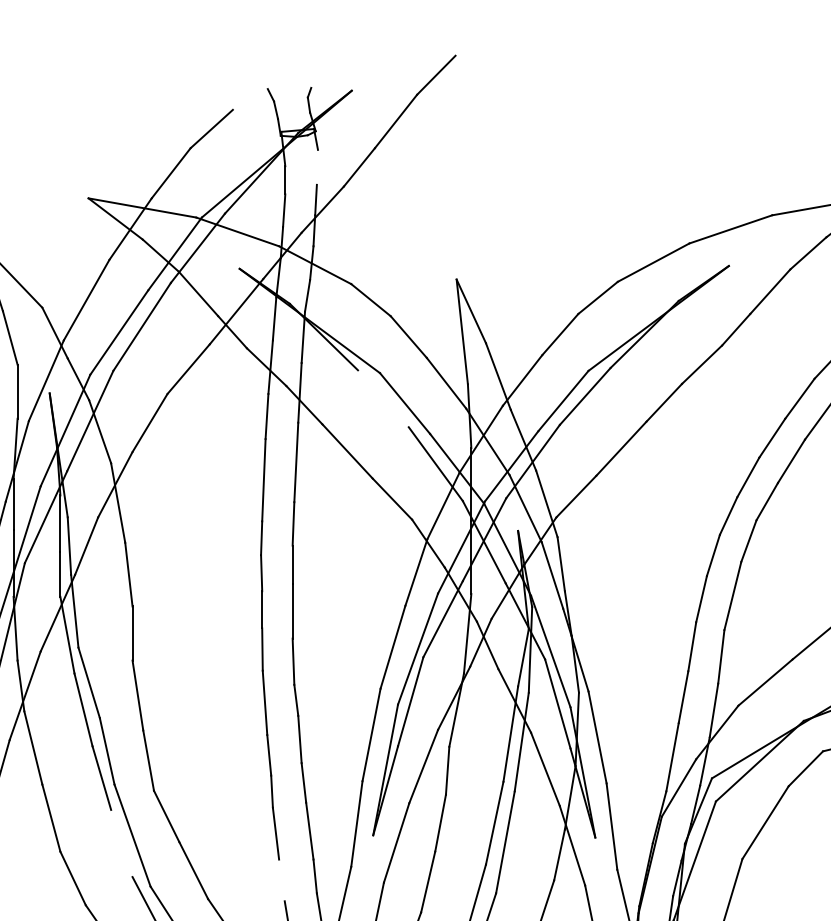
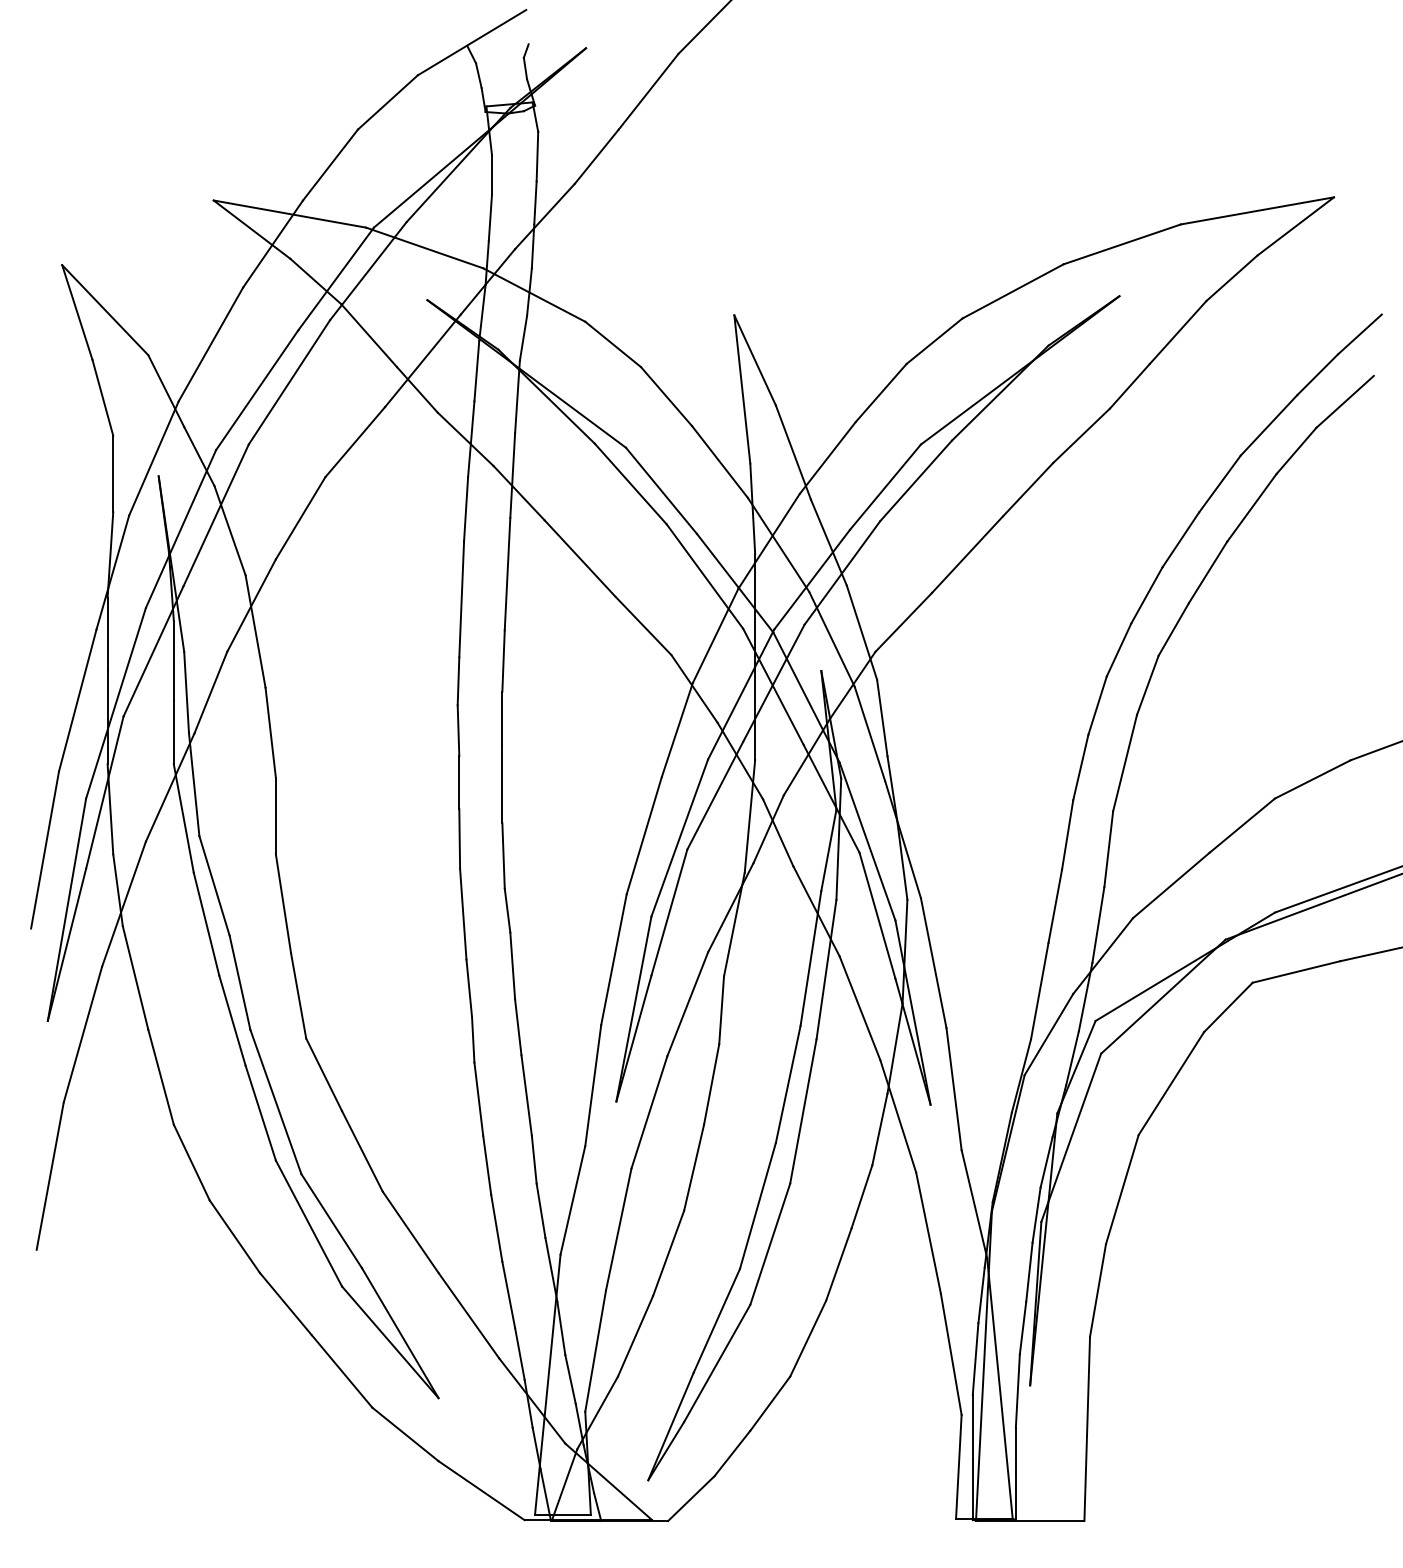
line: (270, 86) -> (471, 42), added
line: (317, 167) -> (537, 156), added
line: (383, 398) -> (630, 483), added
line: (121, 843) -> (260, 1112), added
line: (282, 879) -> (487, 1164), added

